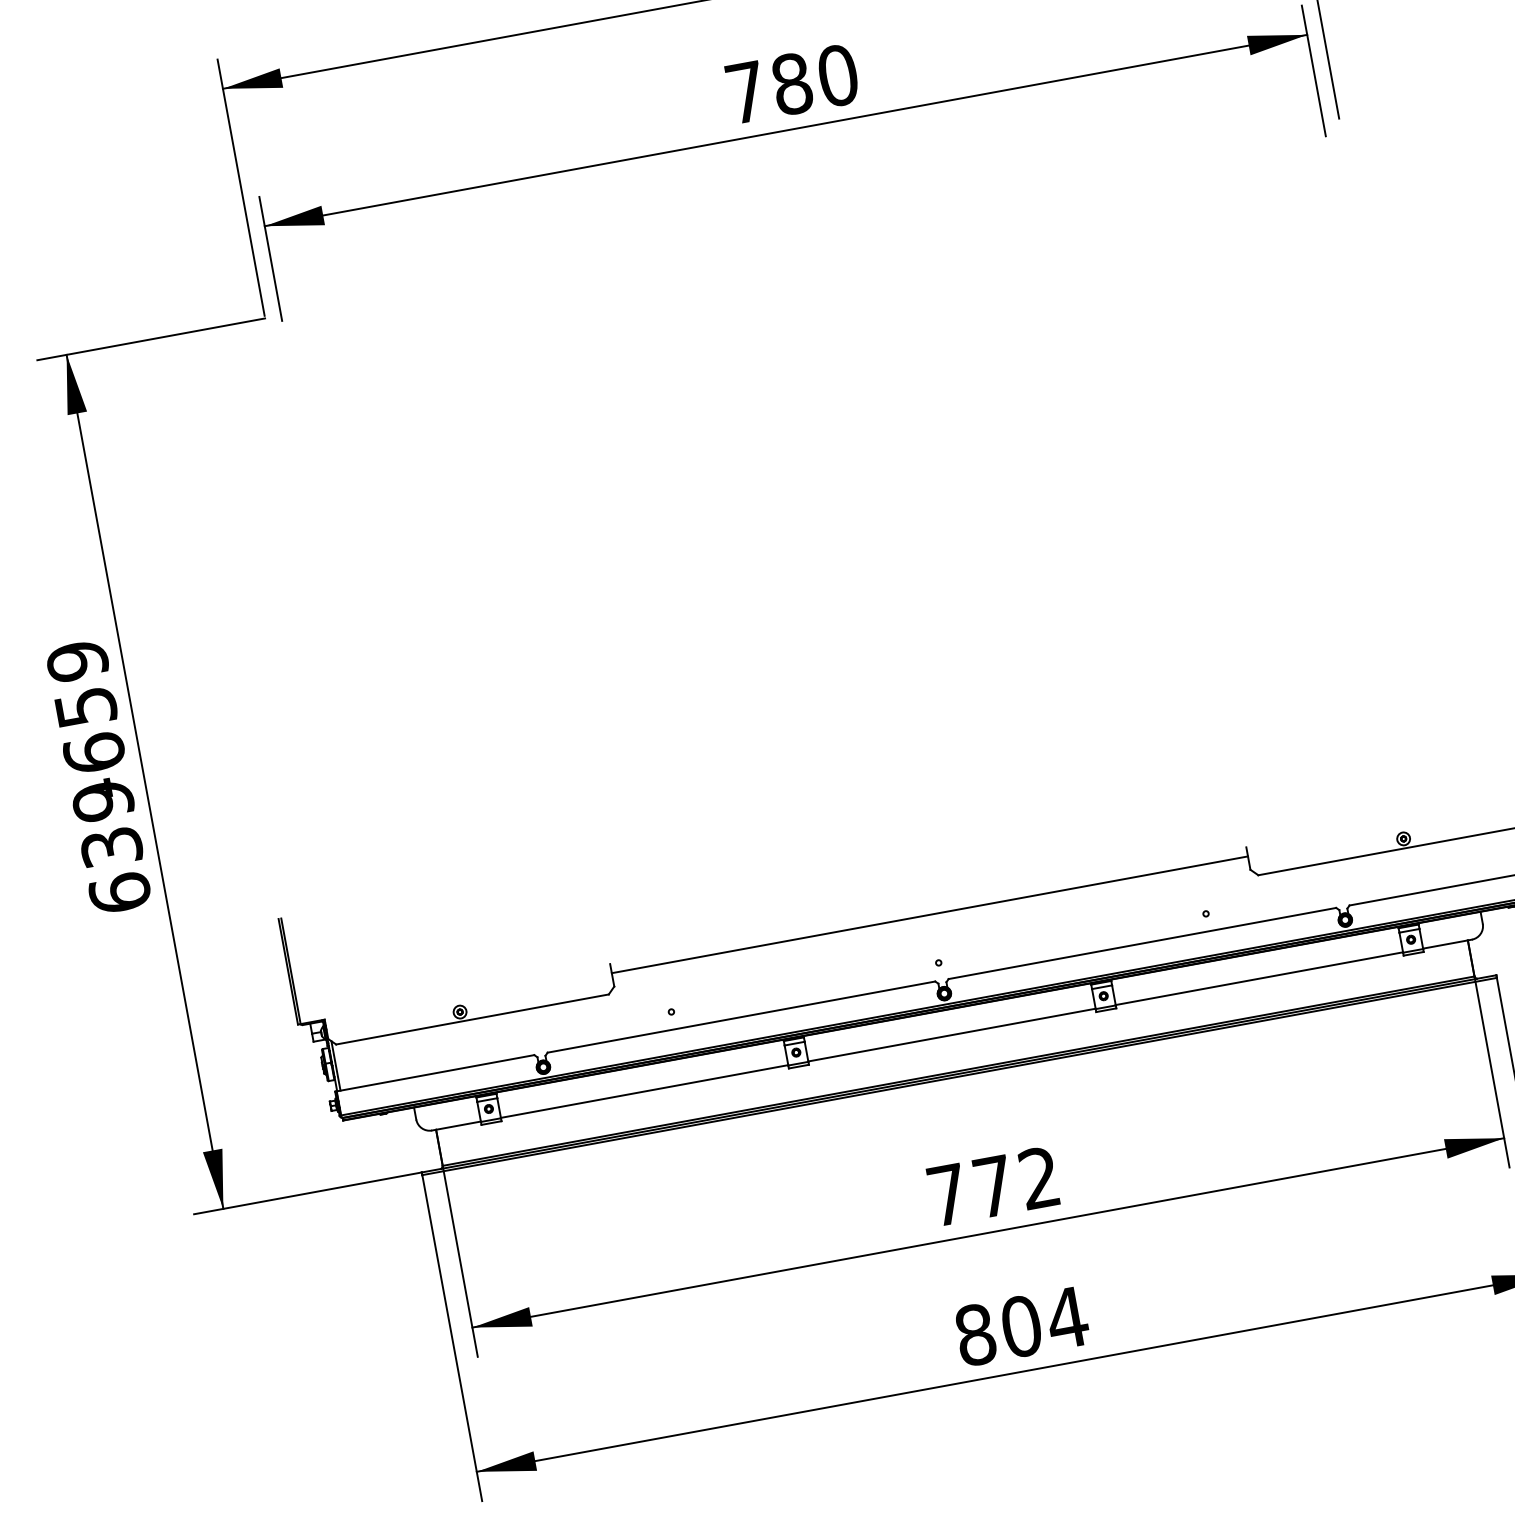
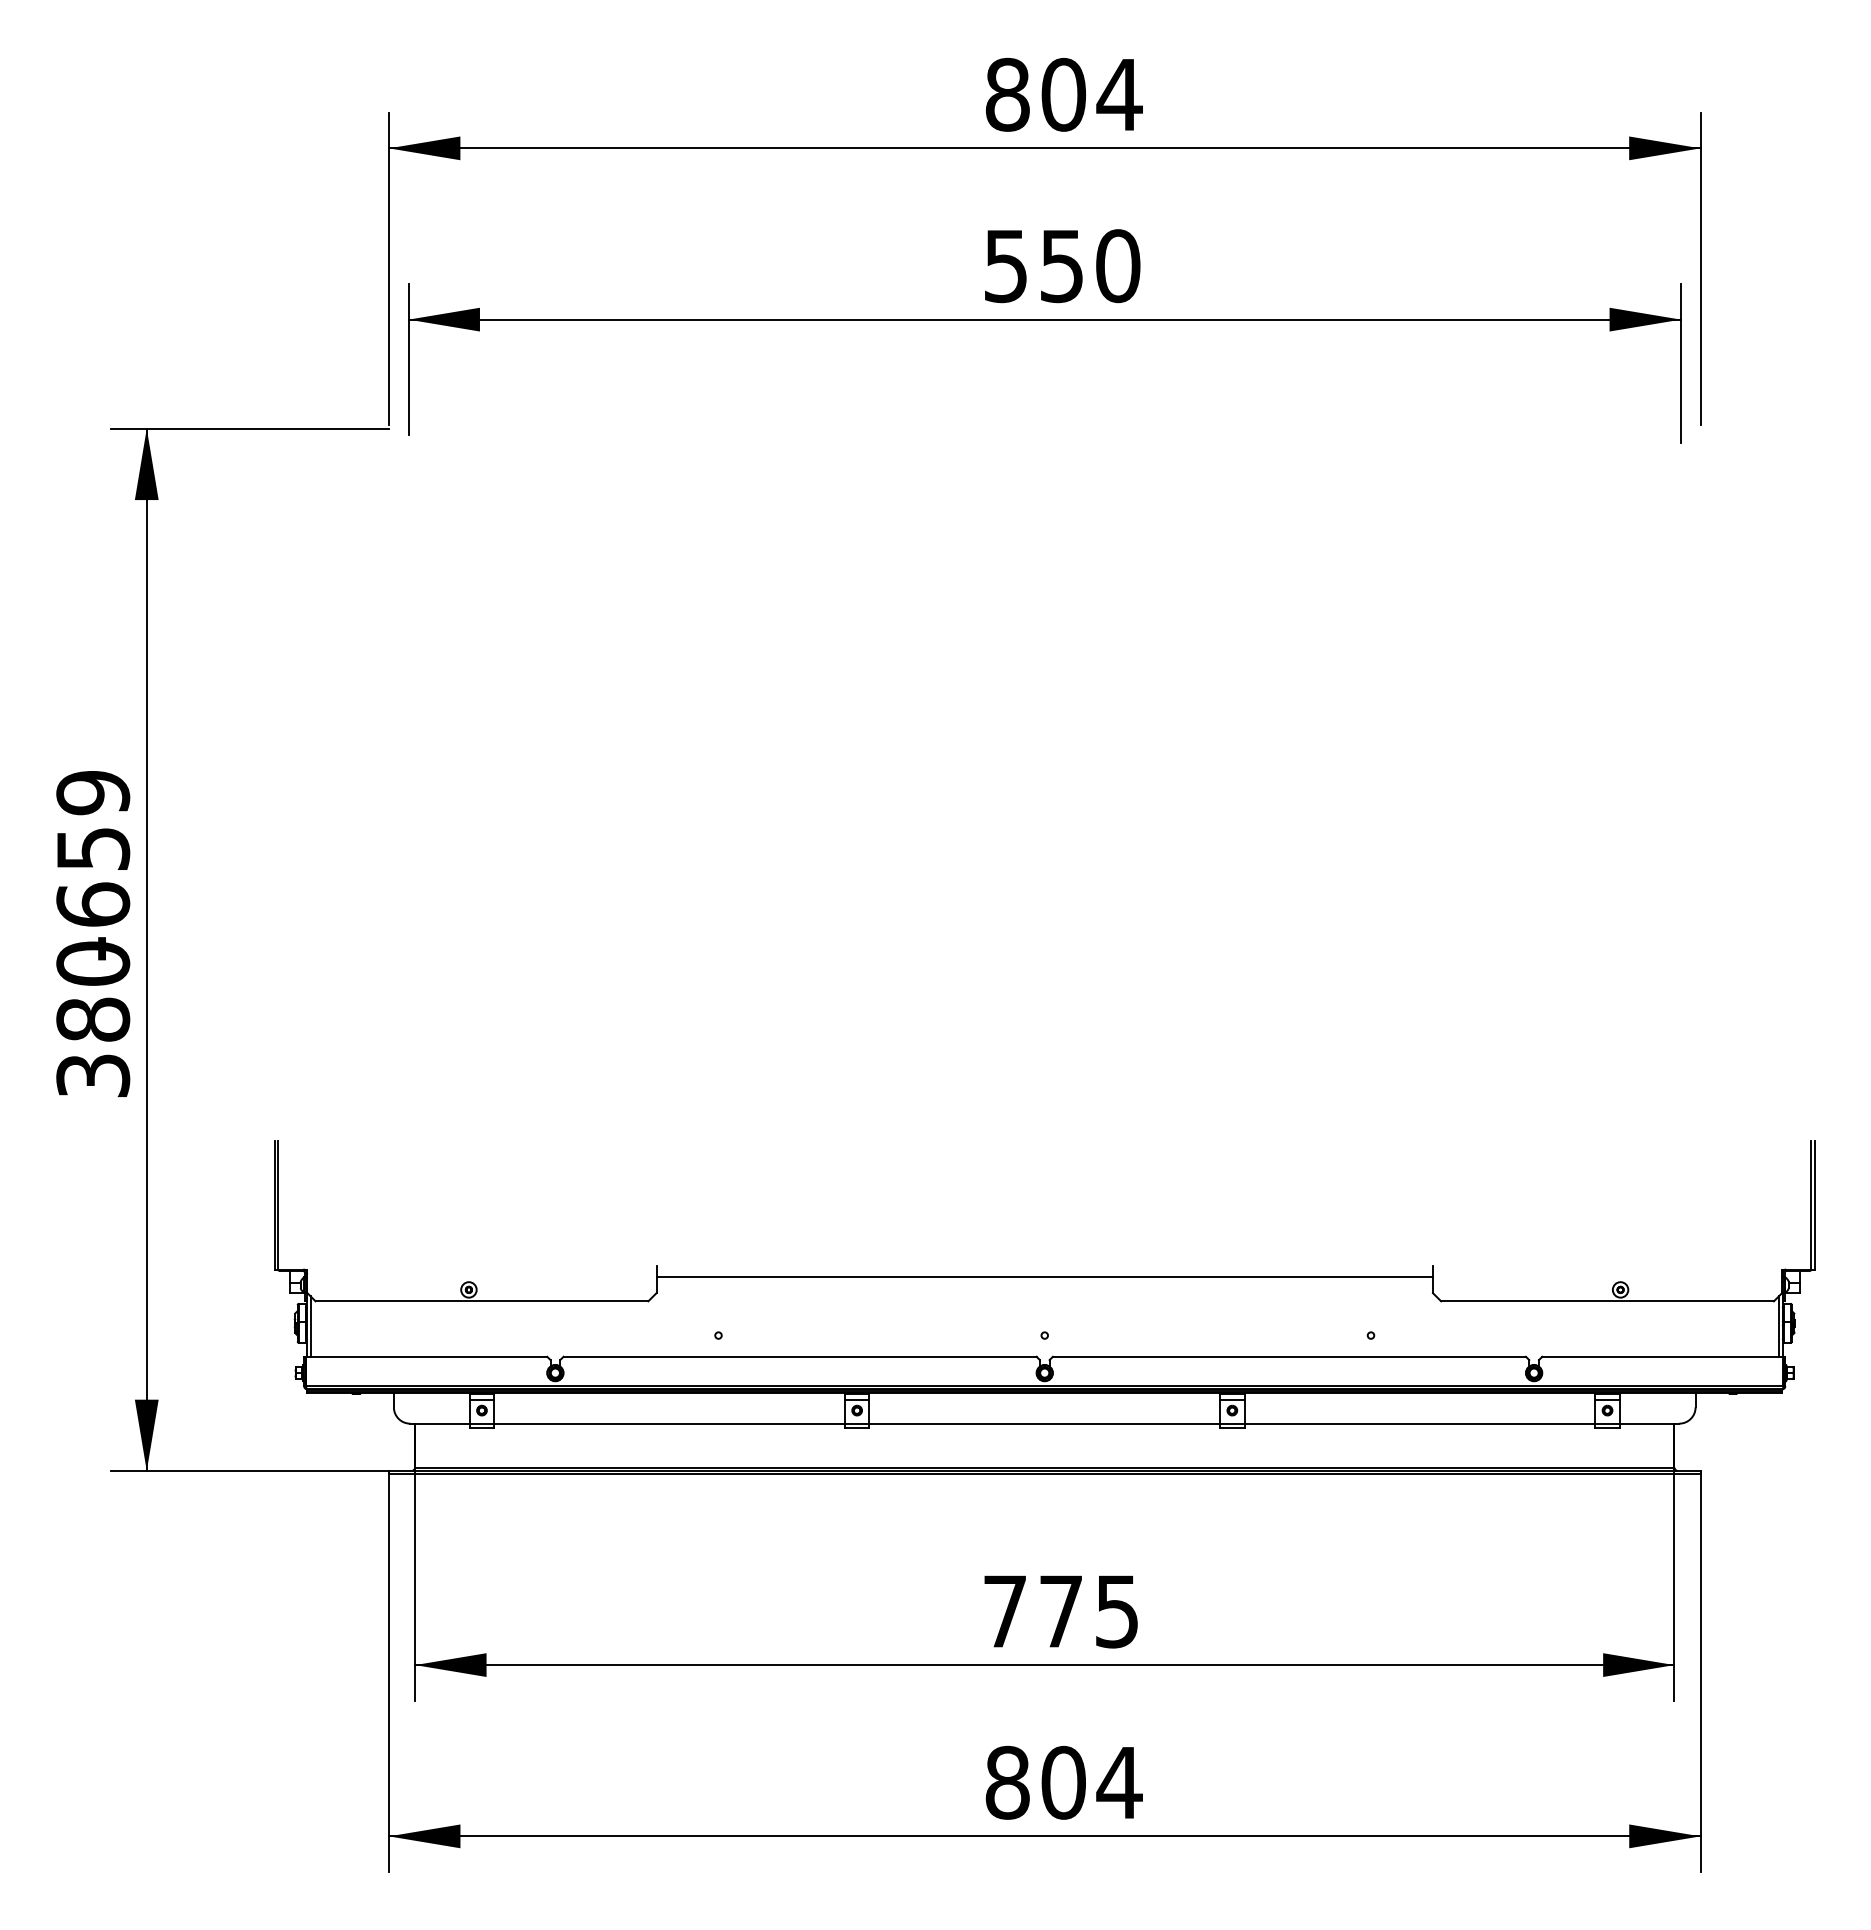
text: (769, 88) -> (1034, 266), 780 -> 550
text: (111, 846) -> (93, 1019), 639 -> 380
text: (1039, 1178) -> (1116, 1611), 772 -> 775

